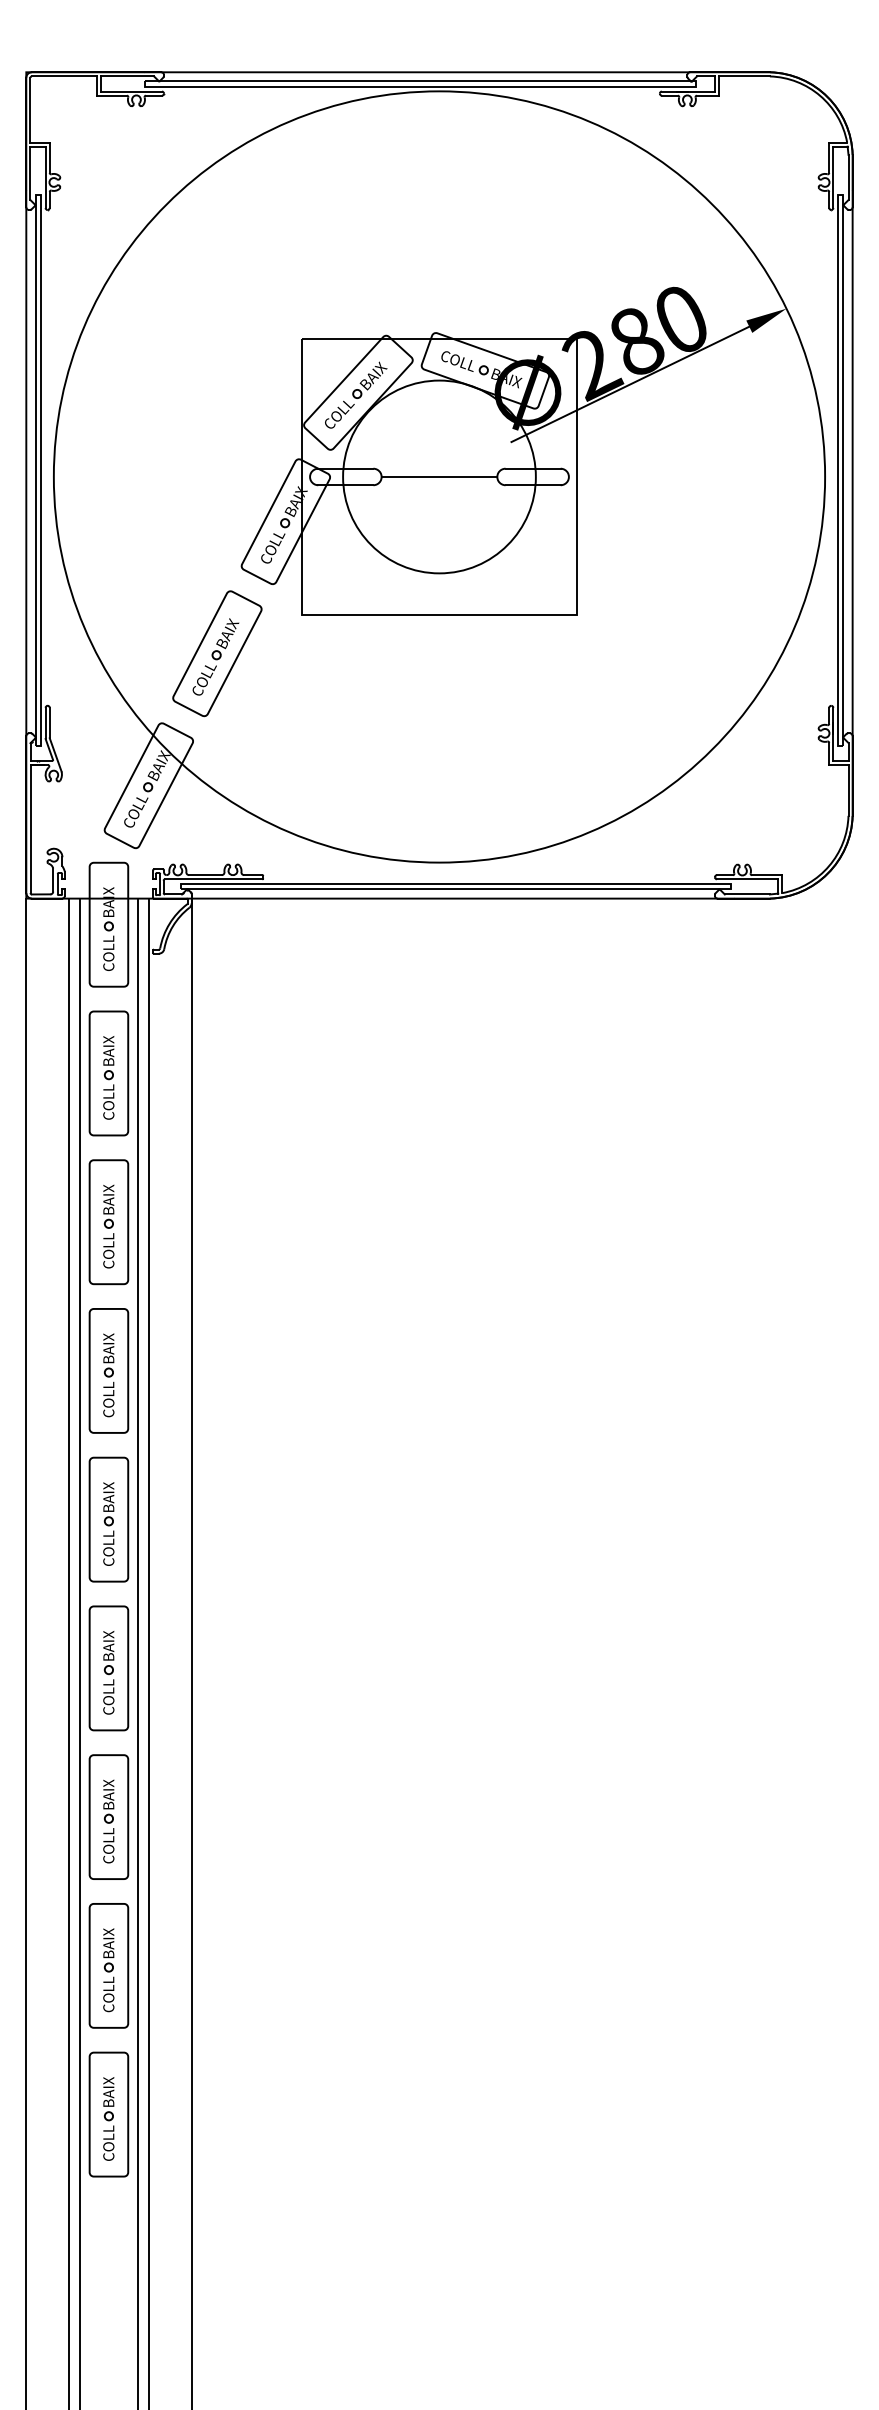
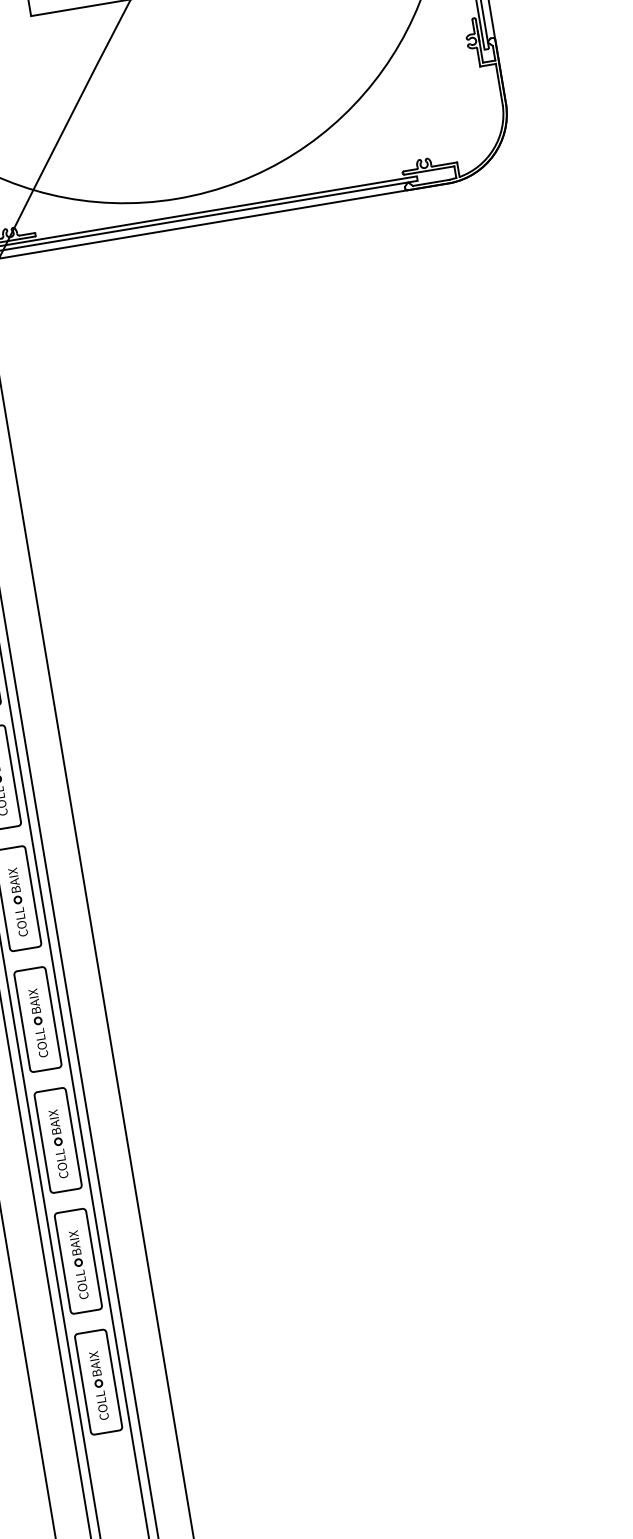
part: (108, 2263) -> (98, 1382), added

